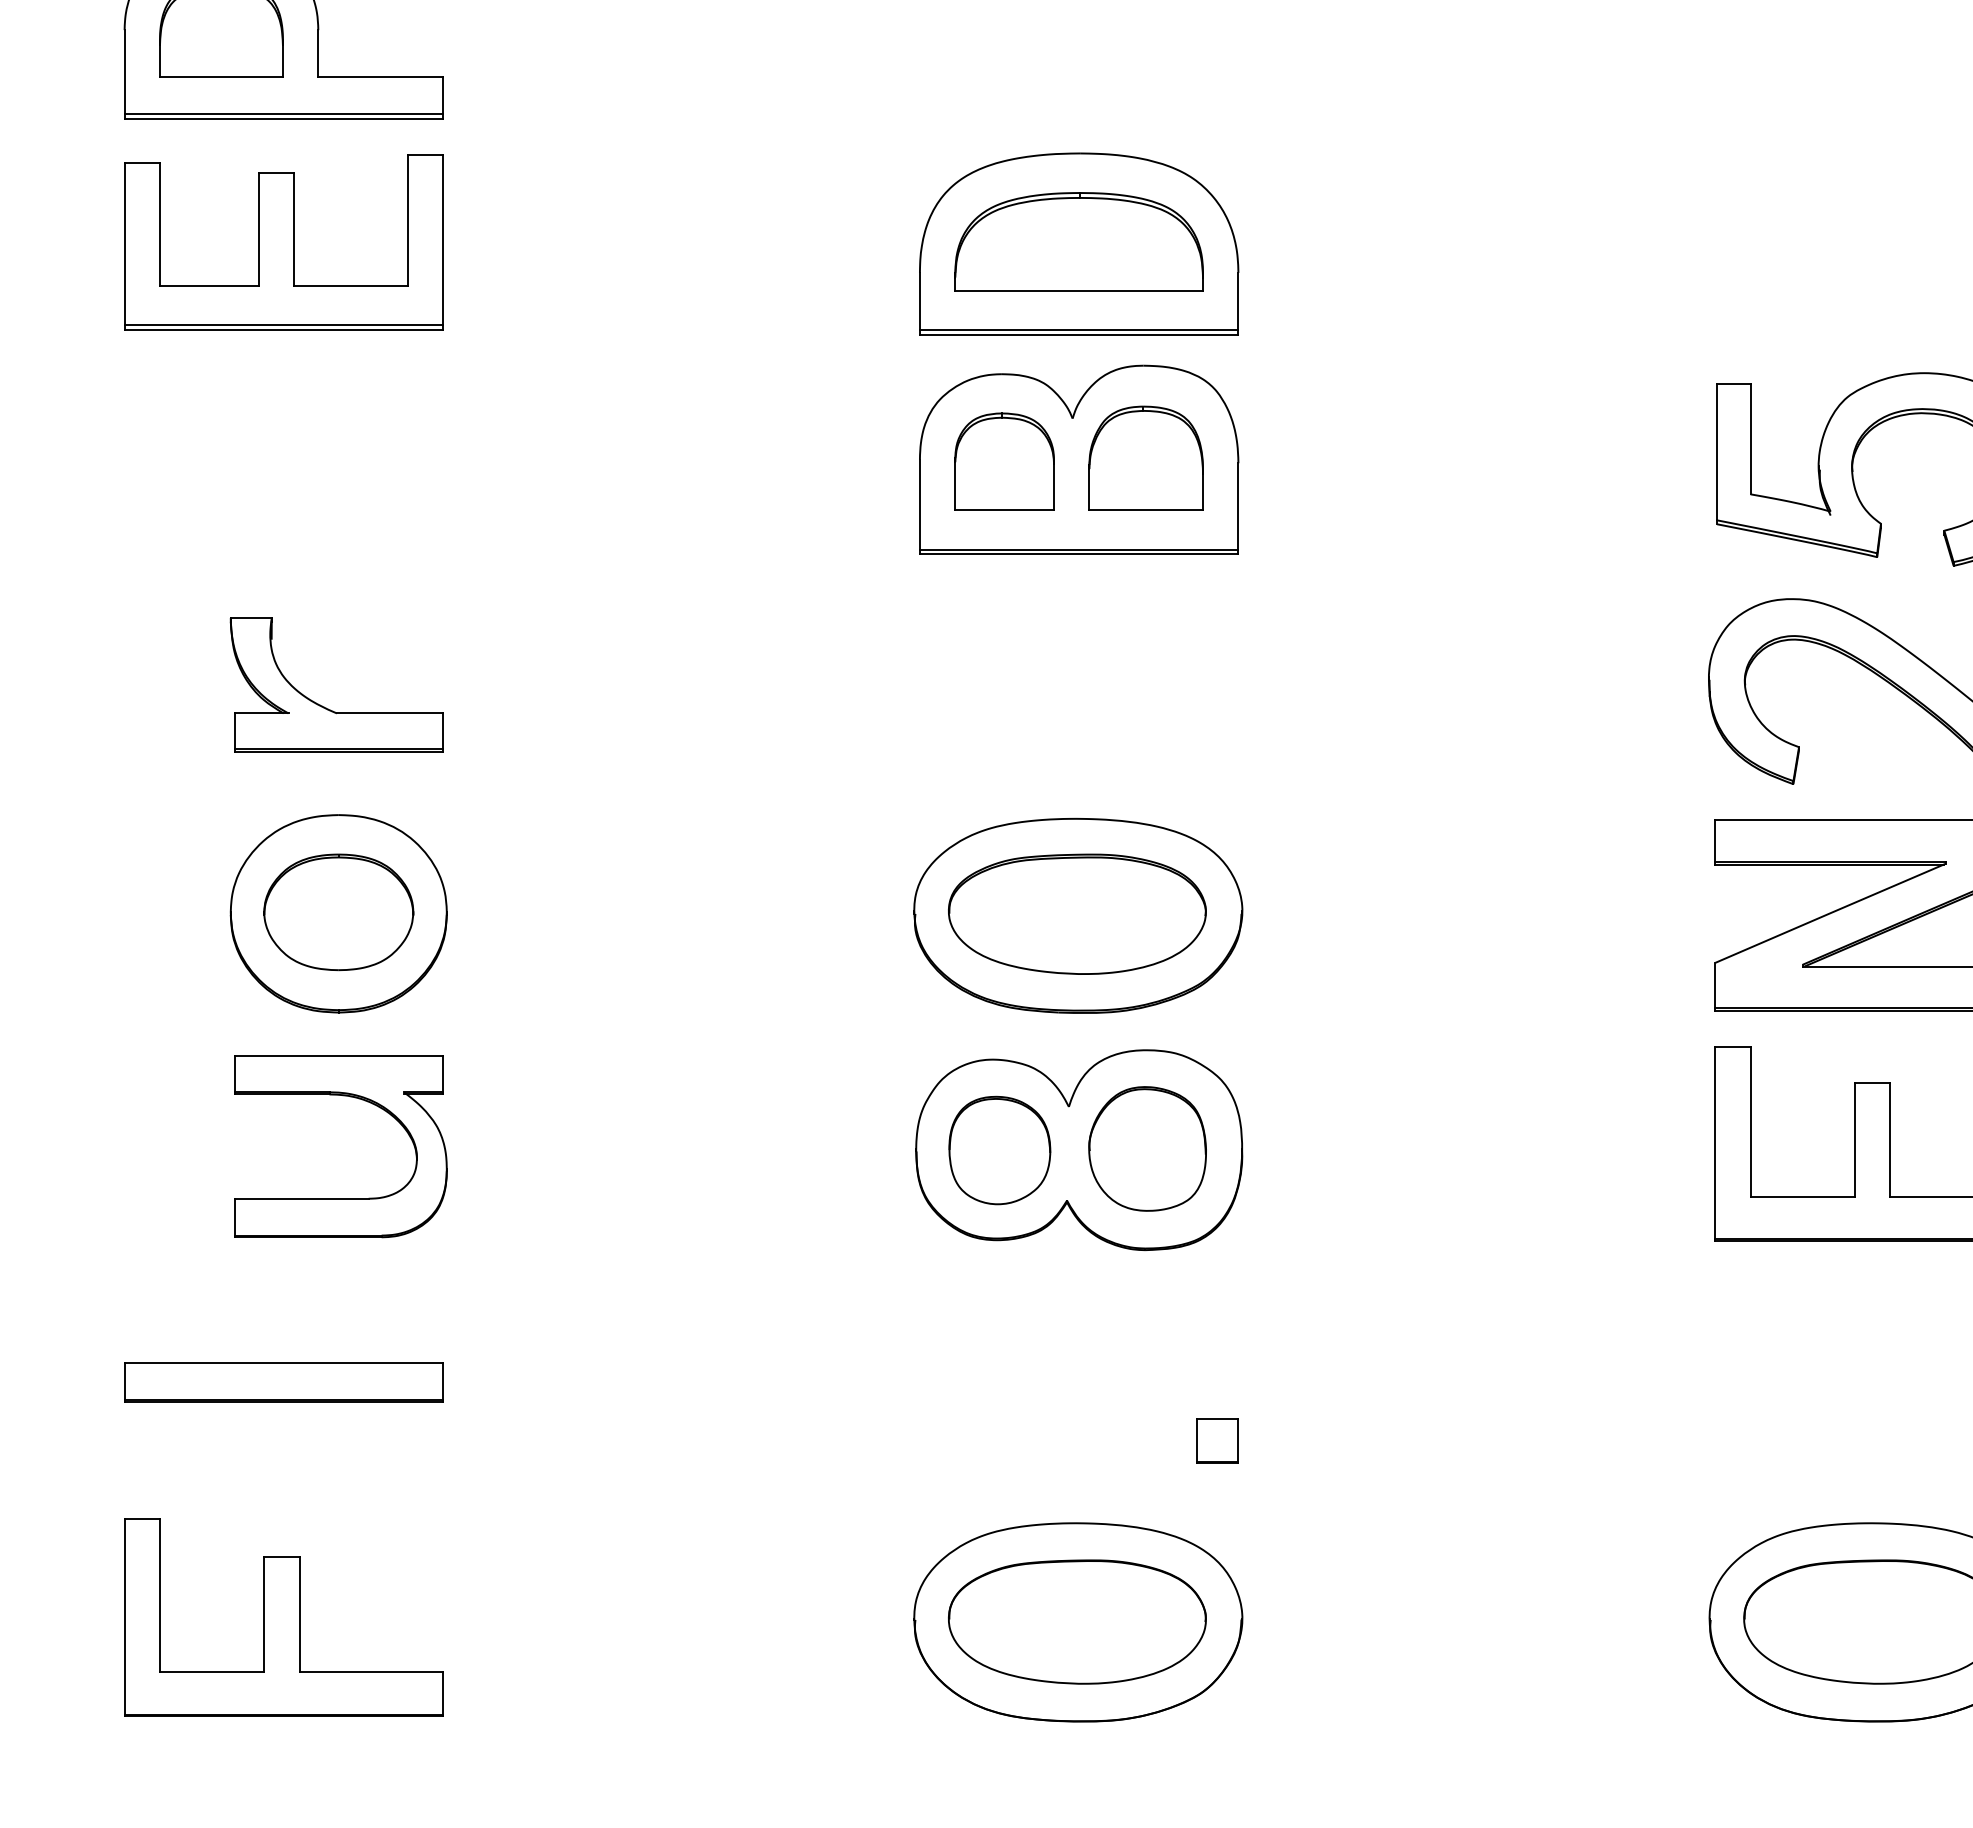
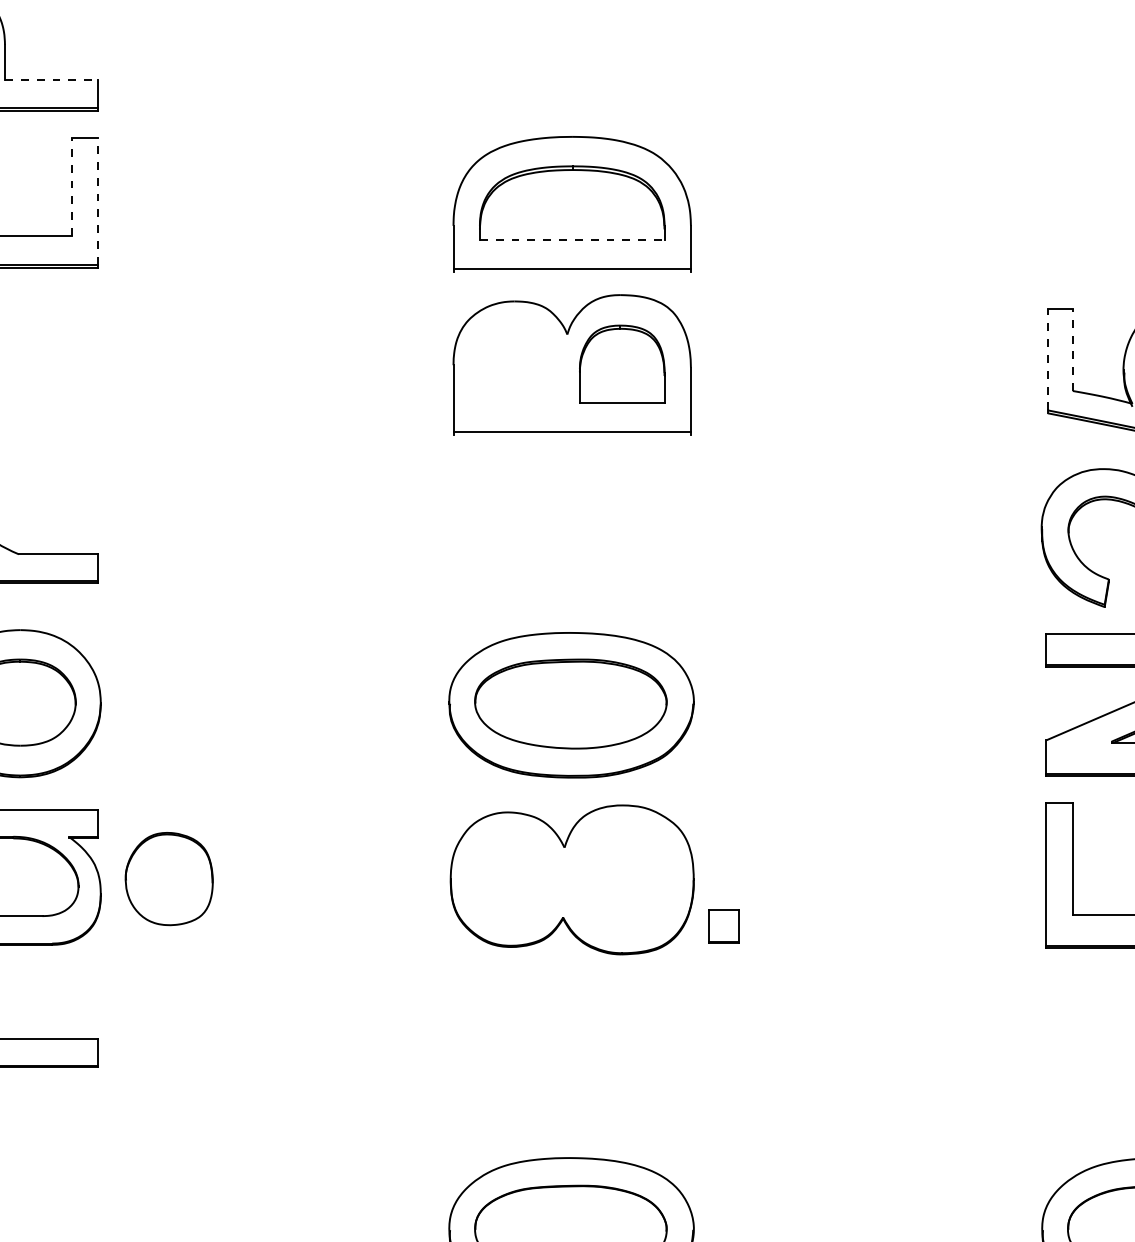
line: (381, 76) -> (52, 79), solid -> dashed
line: (407, 220) -> (71, 186), solid -> dashed
line: (443, 240) -> (98, 201), solid -> dashed
line: (1079, 291) -> (572, 239), solid -> dashed
line: (1078, 334) -> (571, 271), removed
line: (1750, 439) -> (1072, 350), solid -> dashed
line: (1717, 452) -> (1048, 359), solid -> dashed
part: (1004, 461) -> (516, 366), removed
line: (1078, 553) -> (571, 435), removed
part: (1147, 1148) -> (169, 878), moved
part: (999, 1150) -> (512, 880), removed
part: (1217, 1440) -> (723, 926), moved

